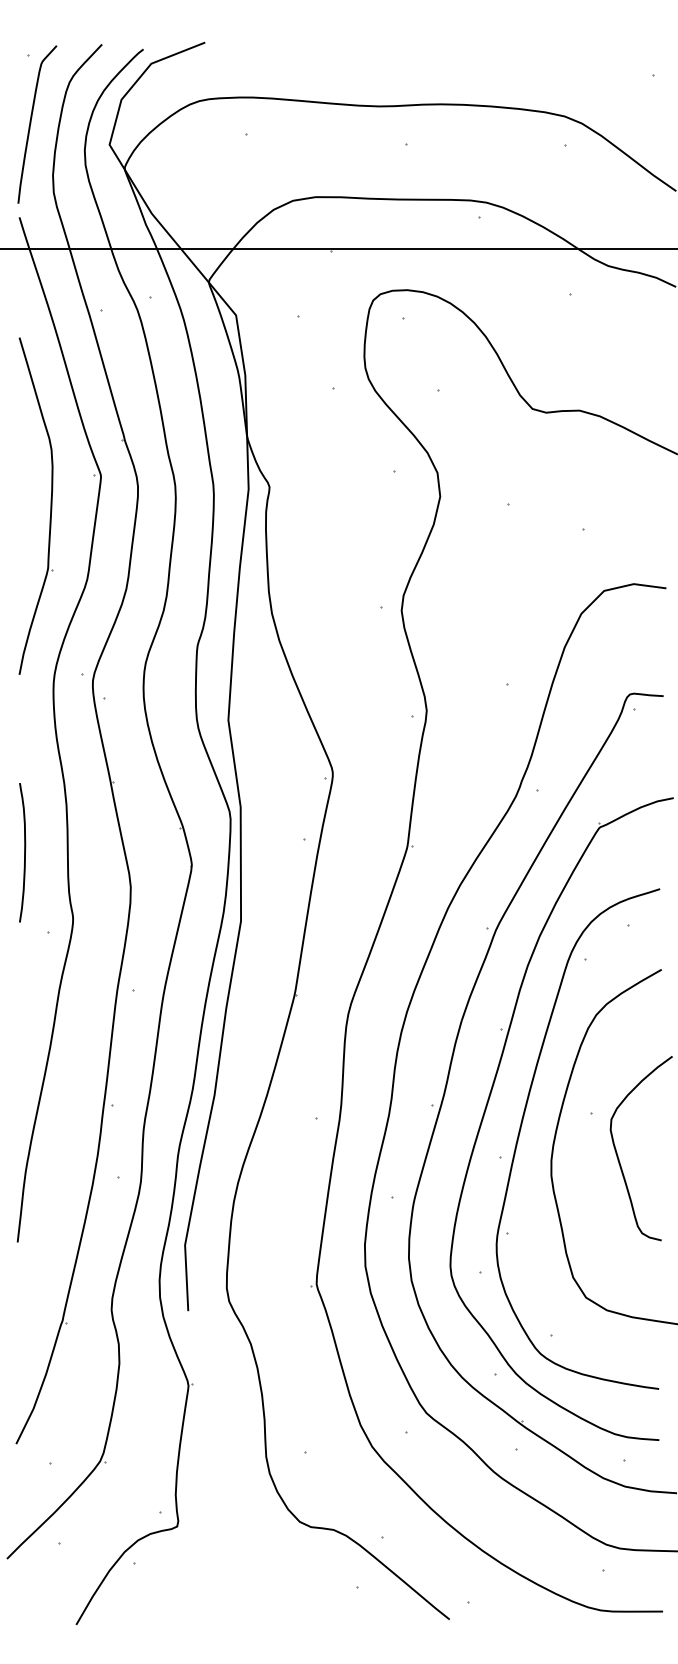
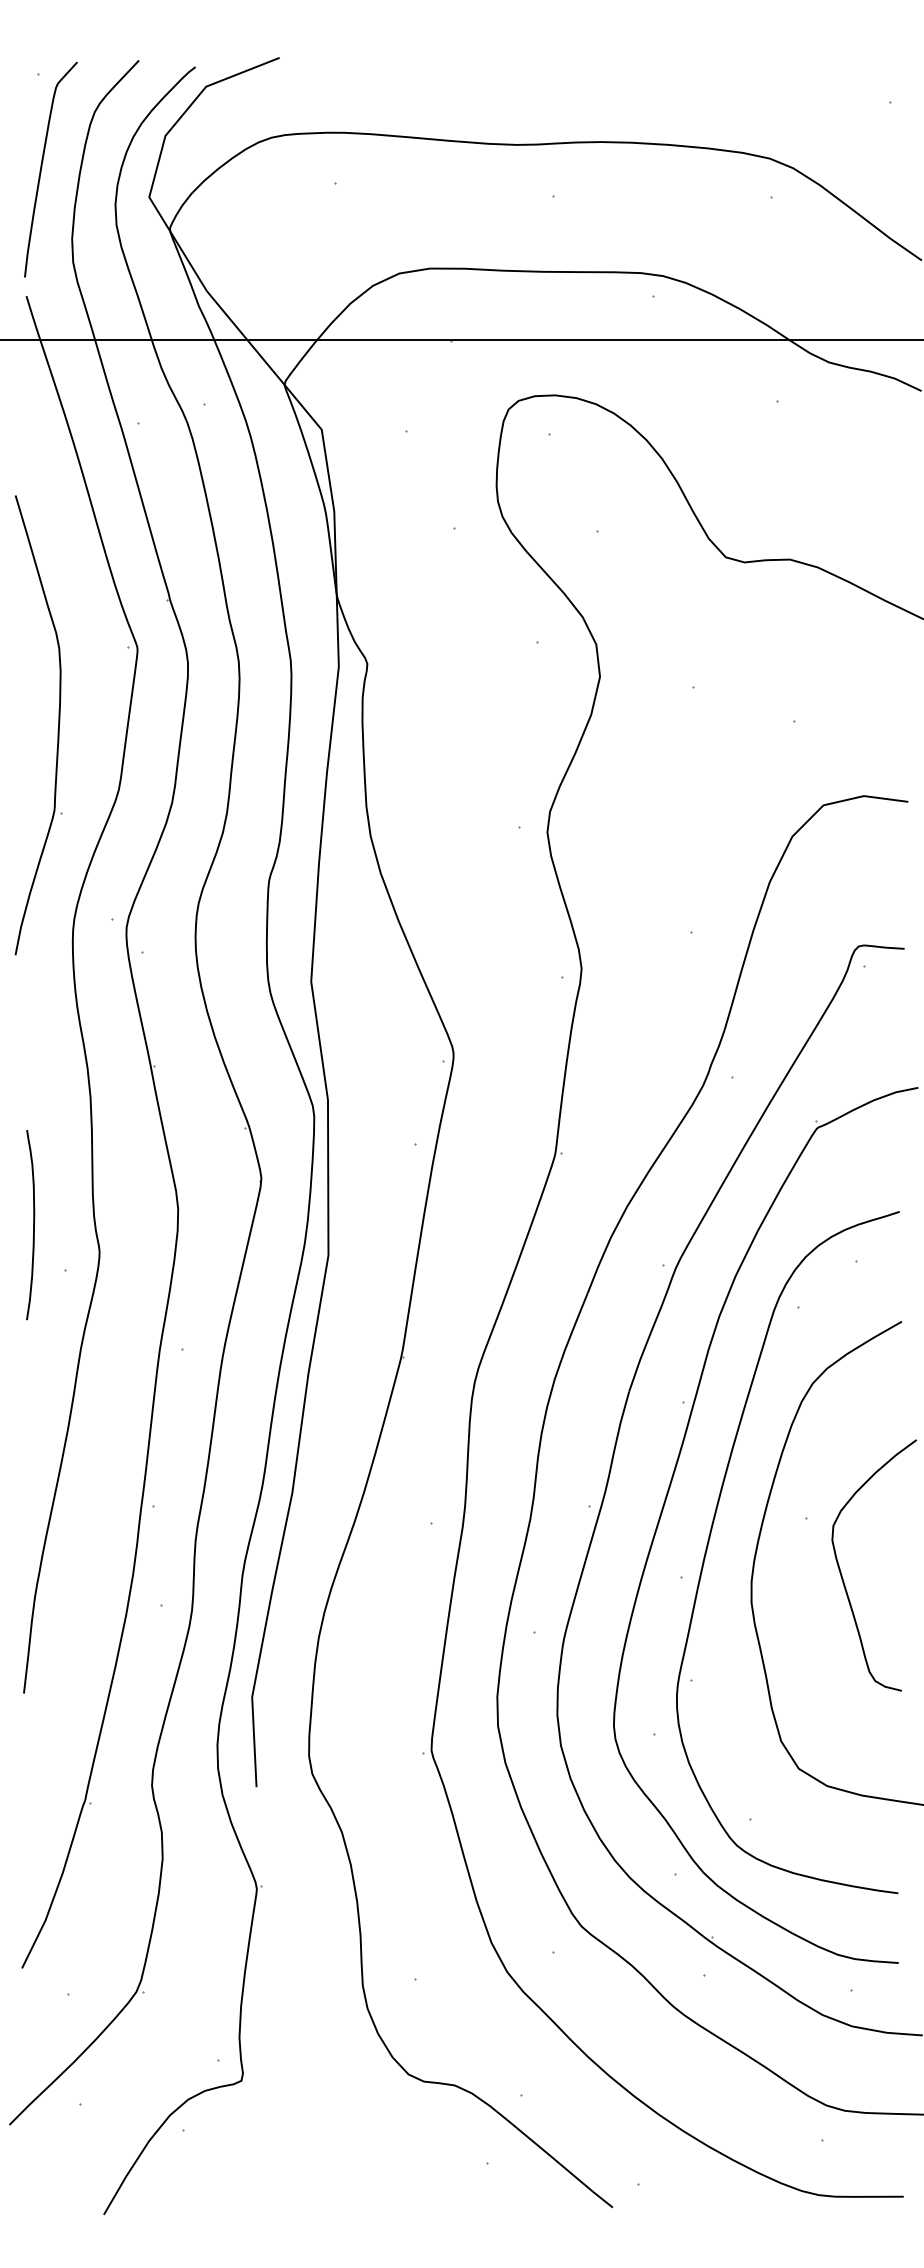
part: (50, 505) -> (57, 724), moved
curve: (24, 852) -> (33, 1224), moved

